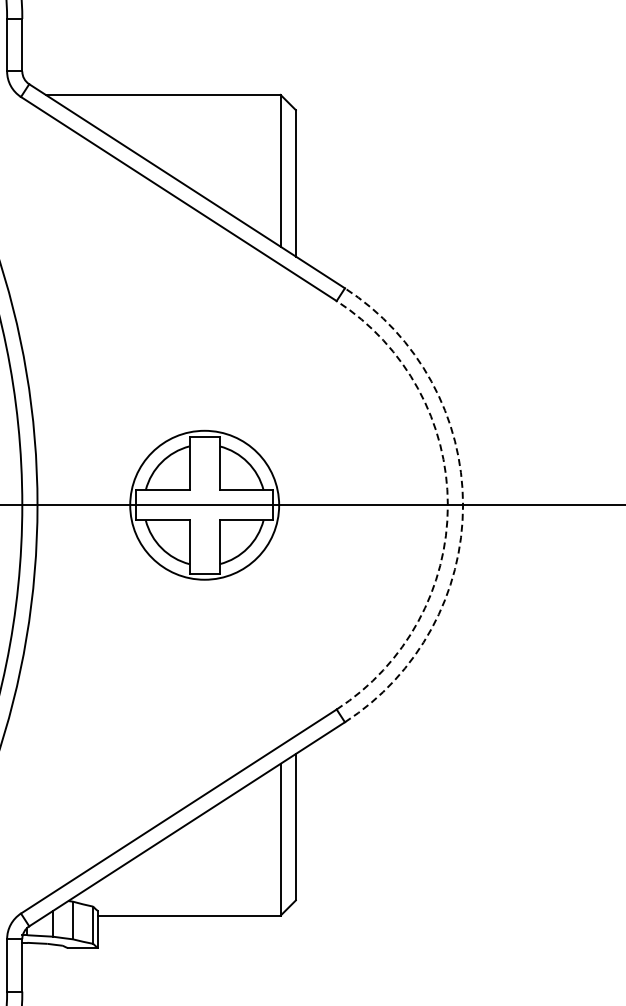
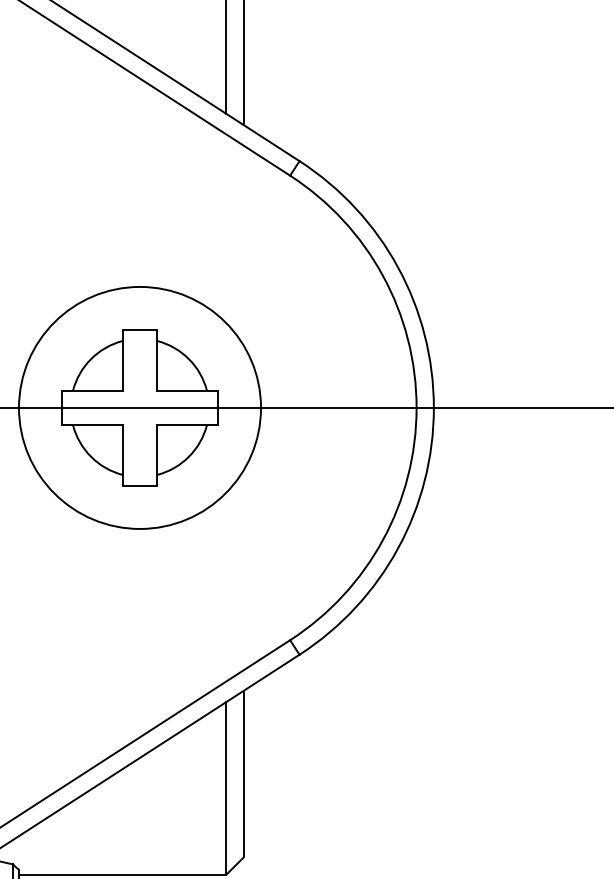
circle: (204, 504) -> (139, 407), size x1.43
arc: (447, 505) -> (416, 408), dashed -> solid
arc: (463, 505) -> (434, 408), dashed -> solid

